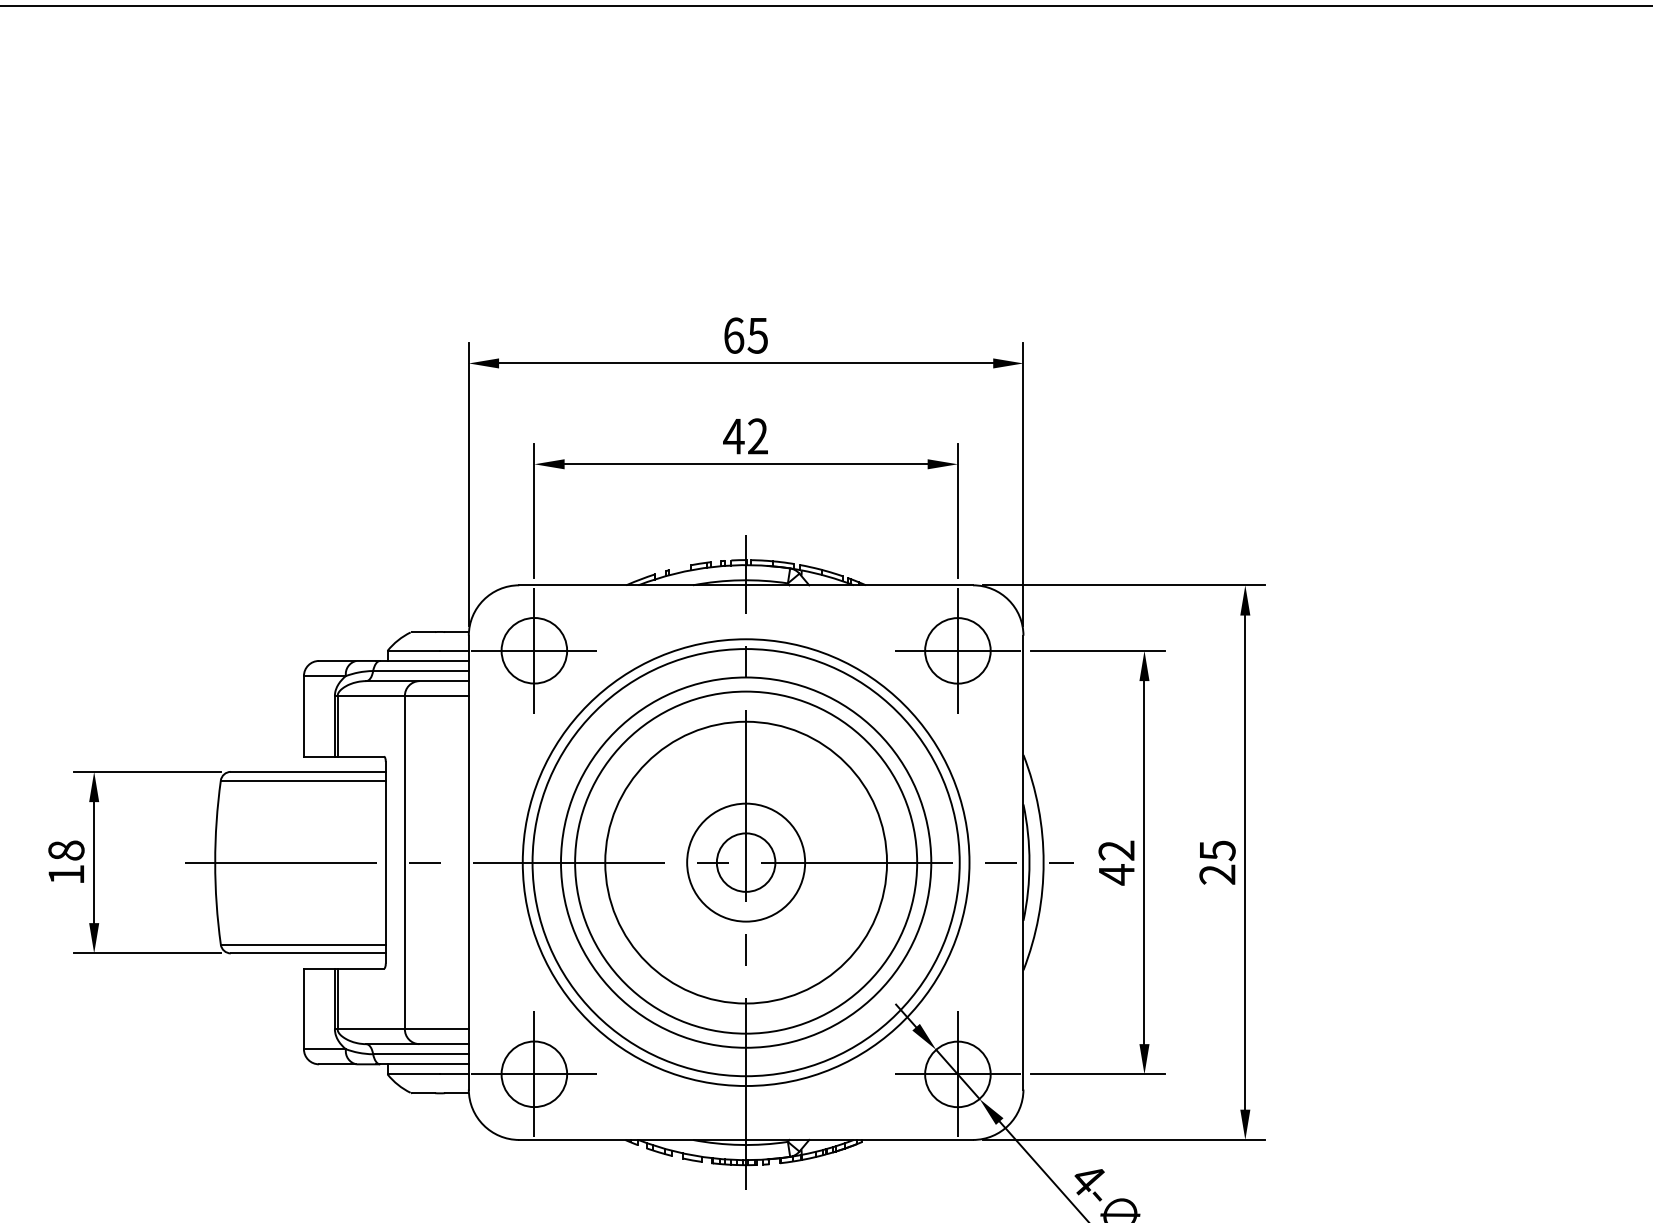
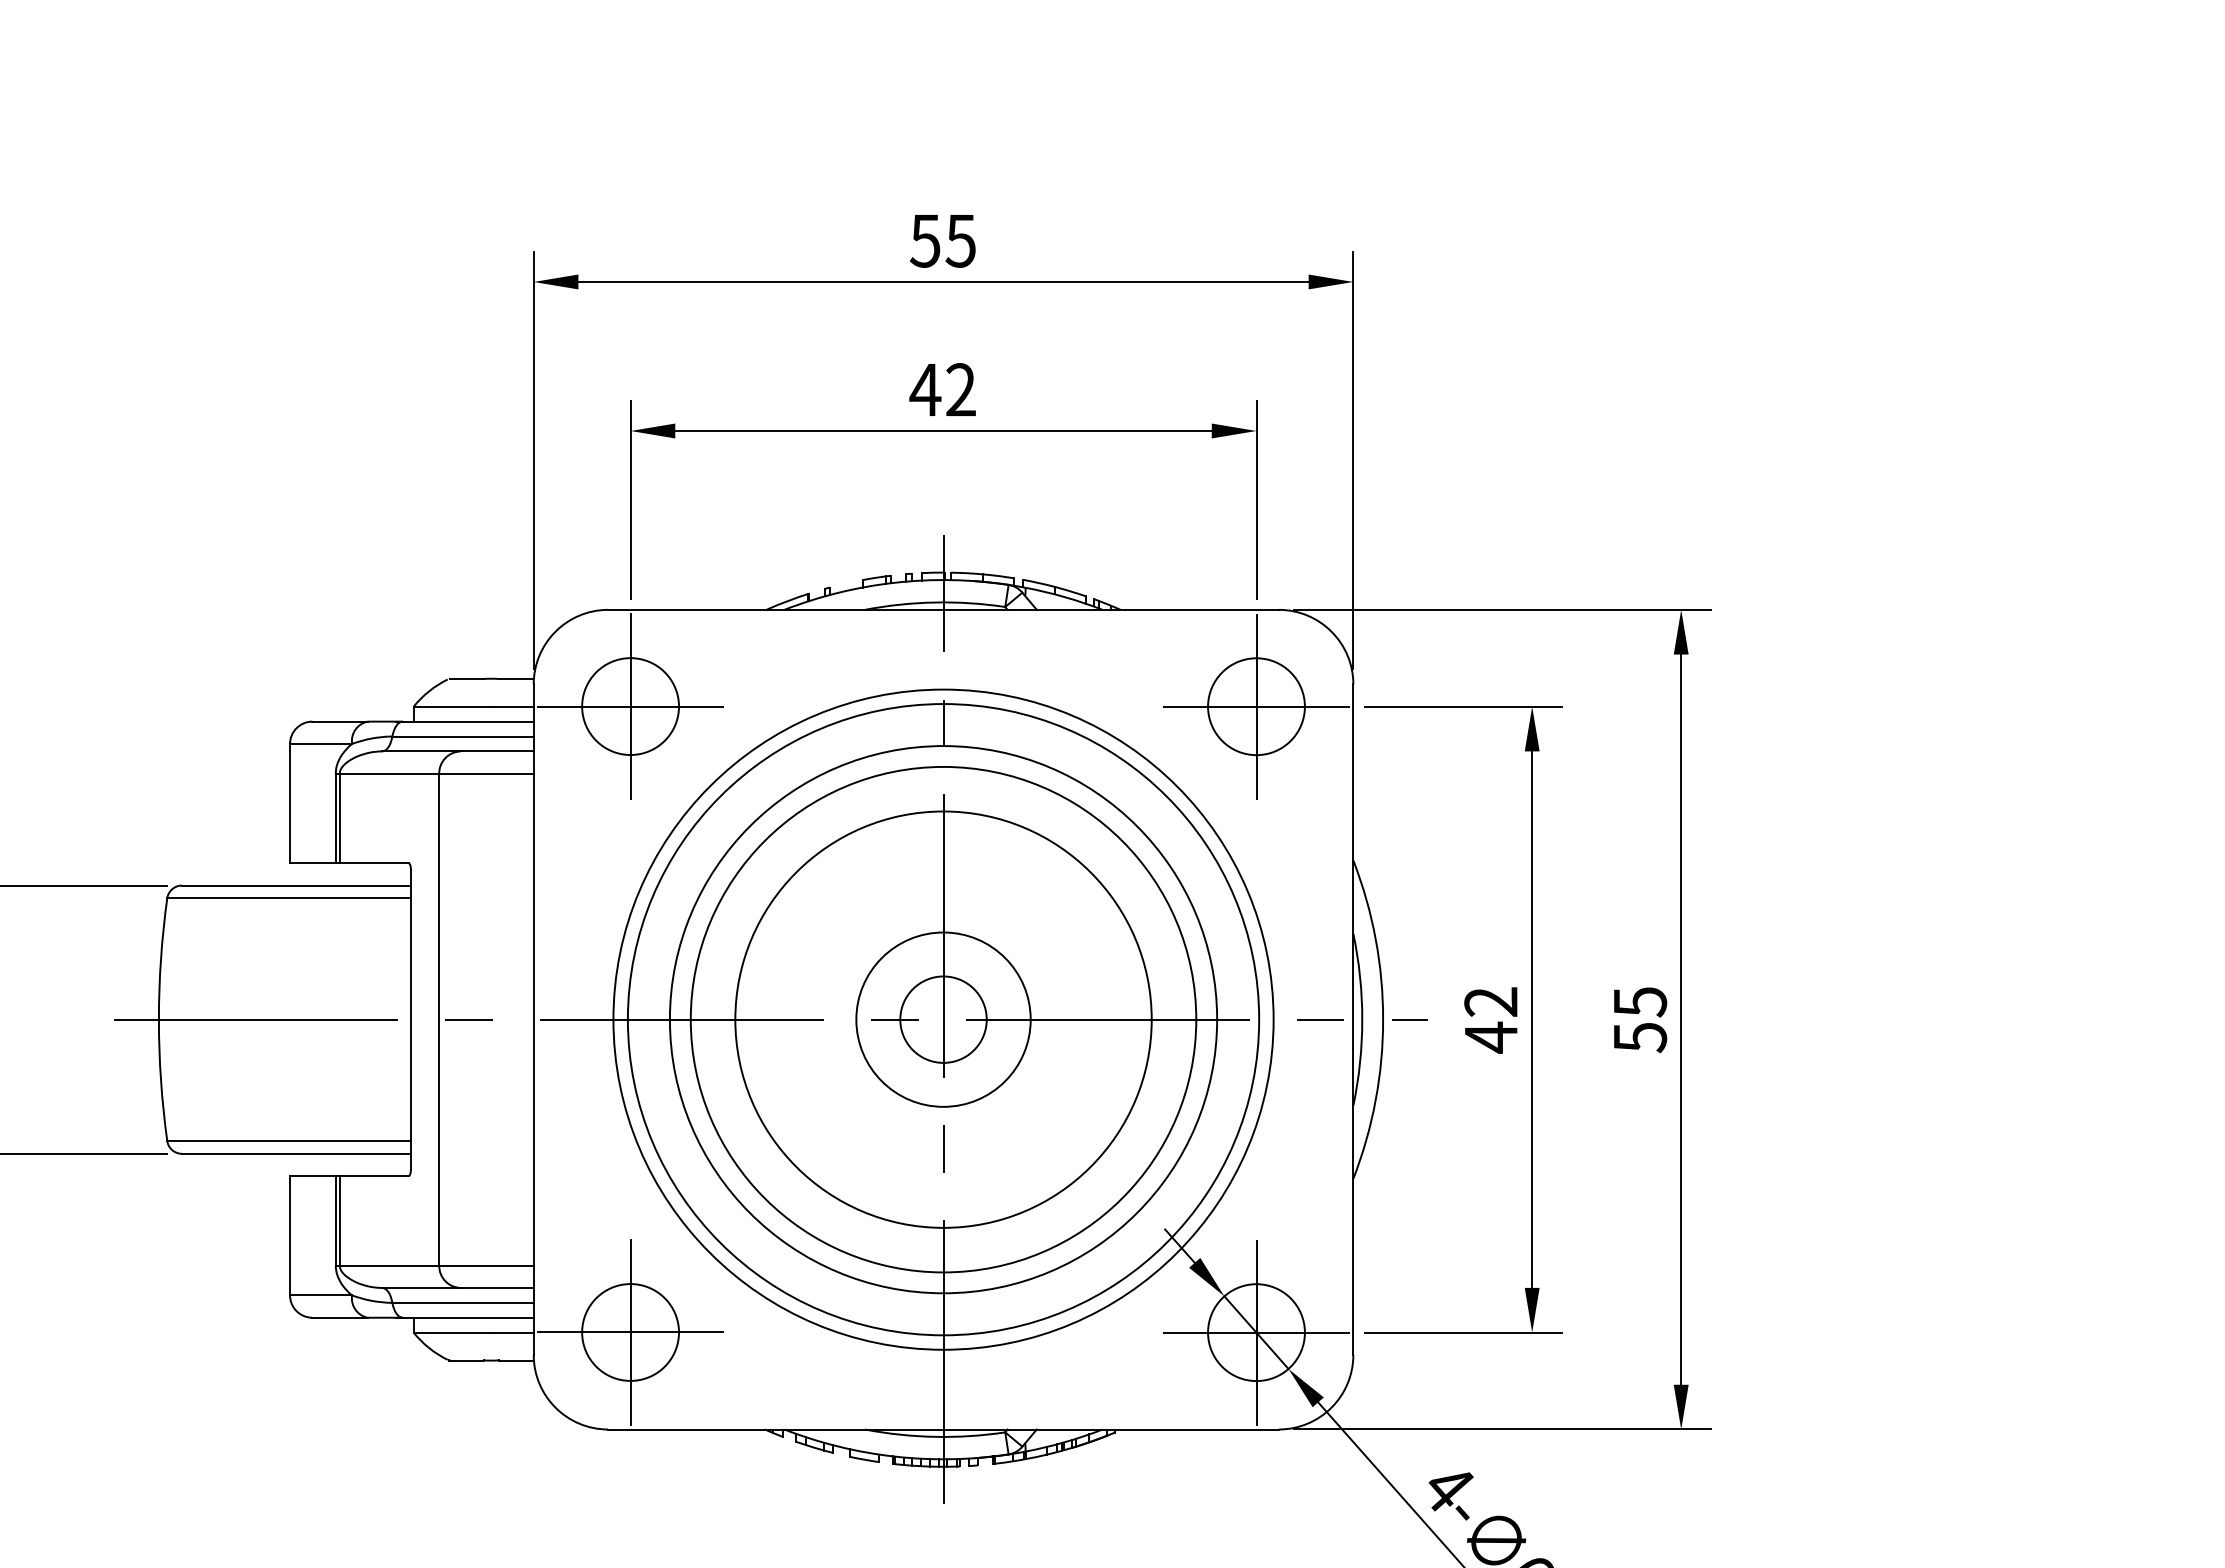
text: (733, 335) -> (924, 240), 65 -> 55
text: (1217, 874) -> (1640, 1037), 25 -> 55

